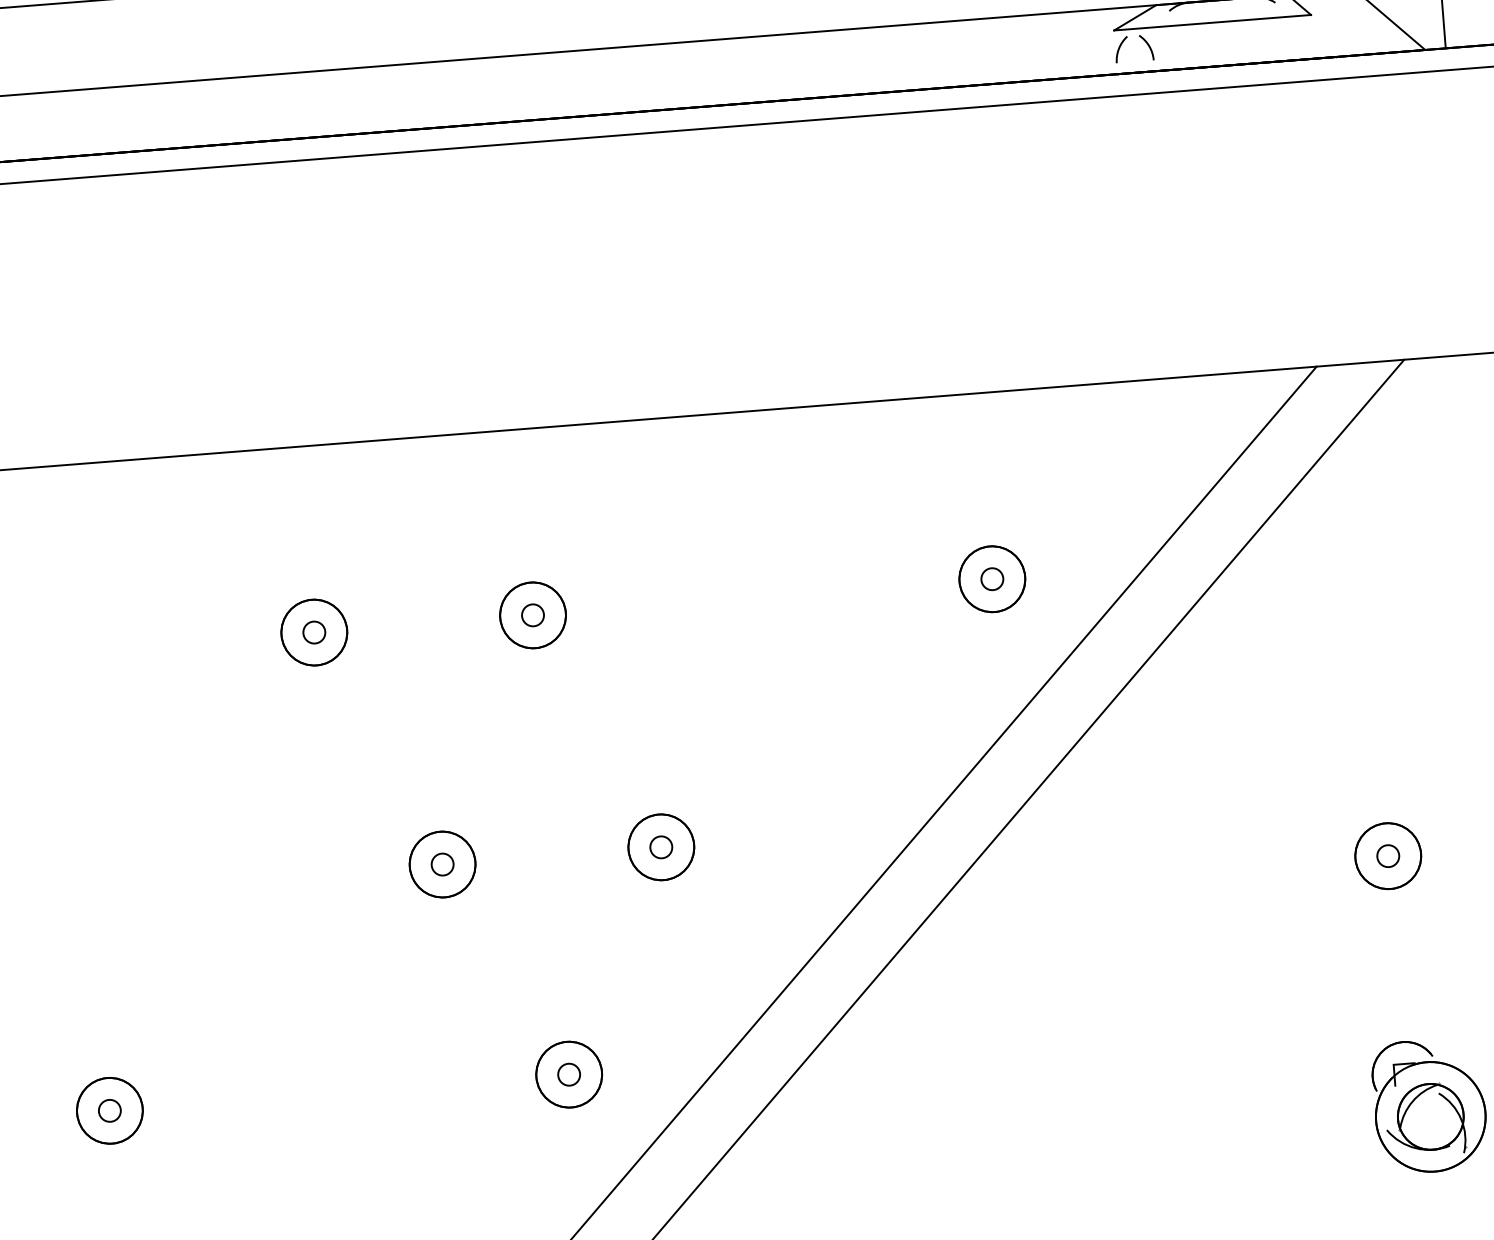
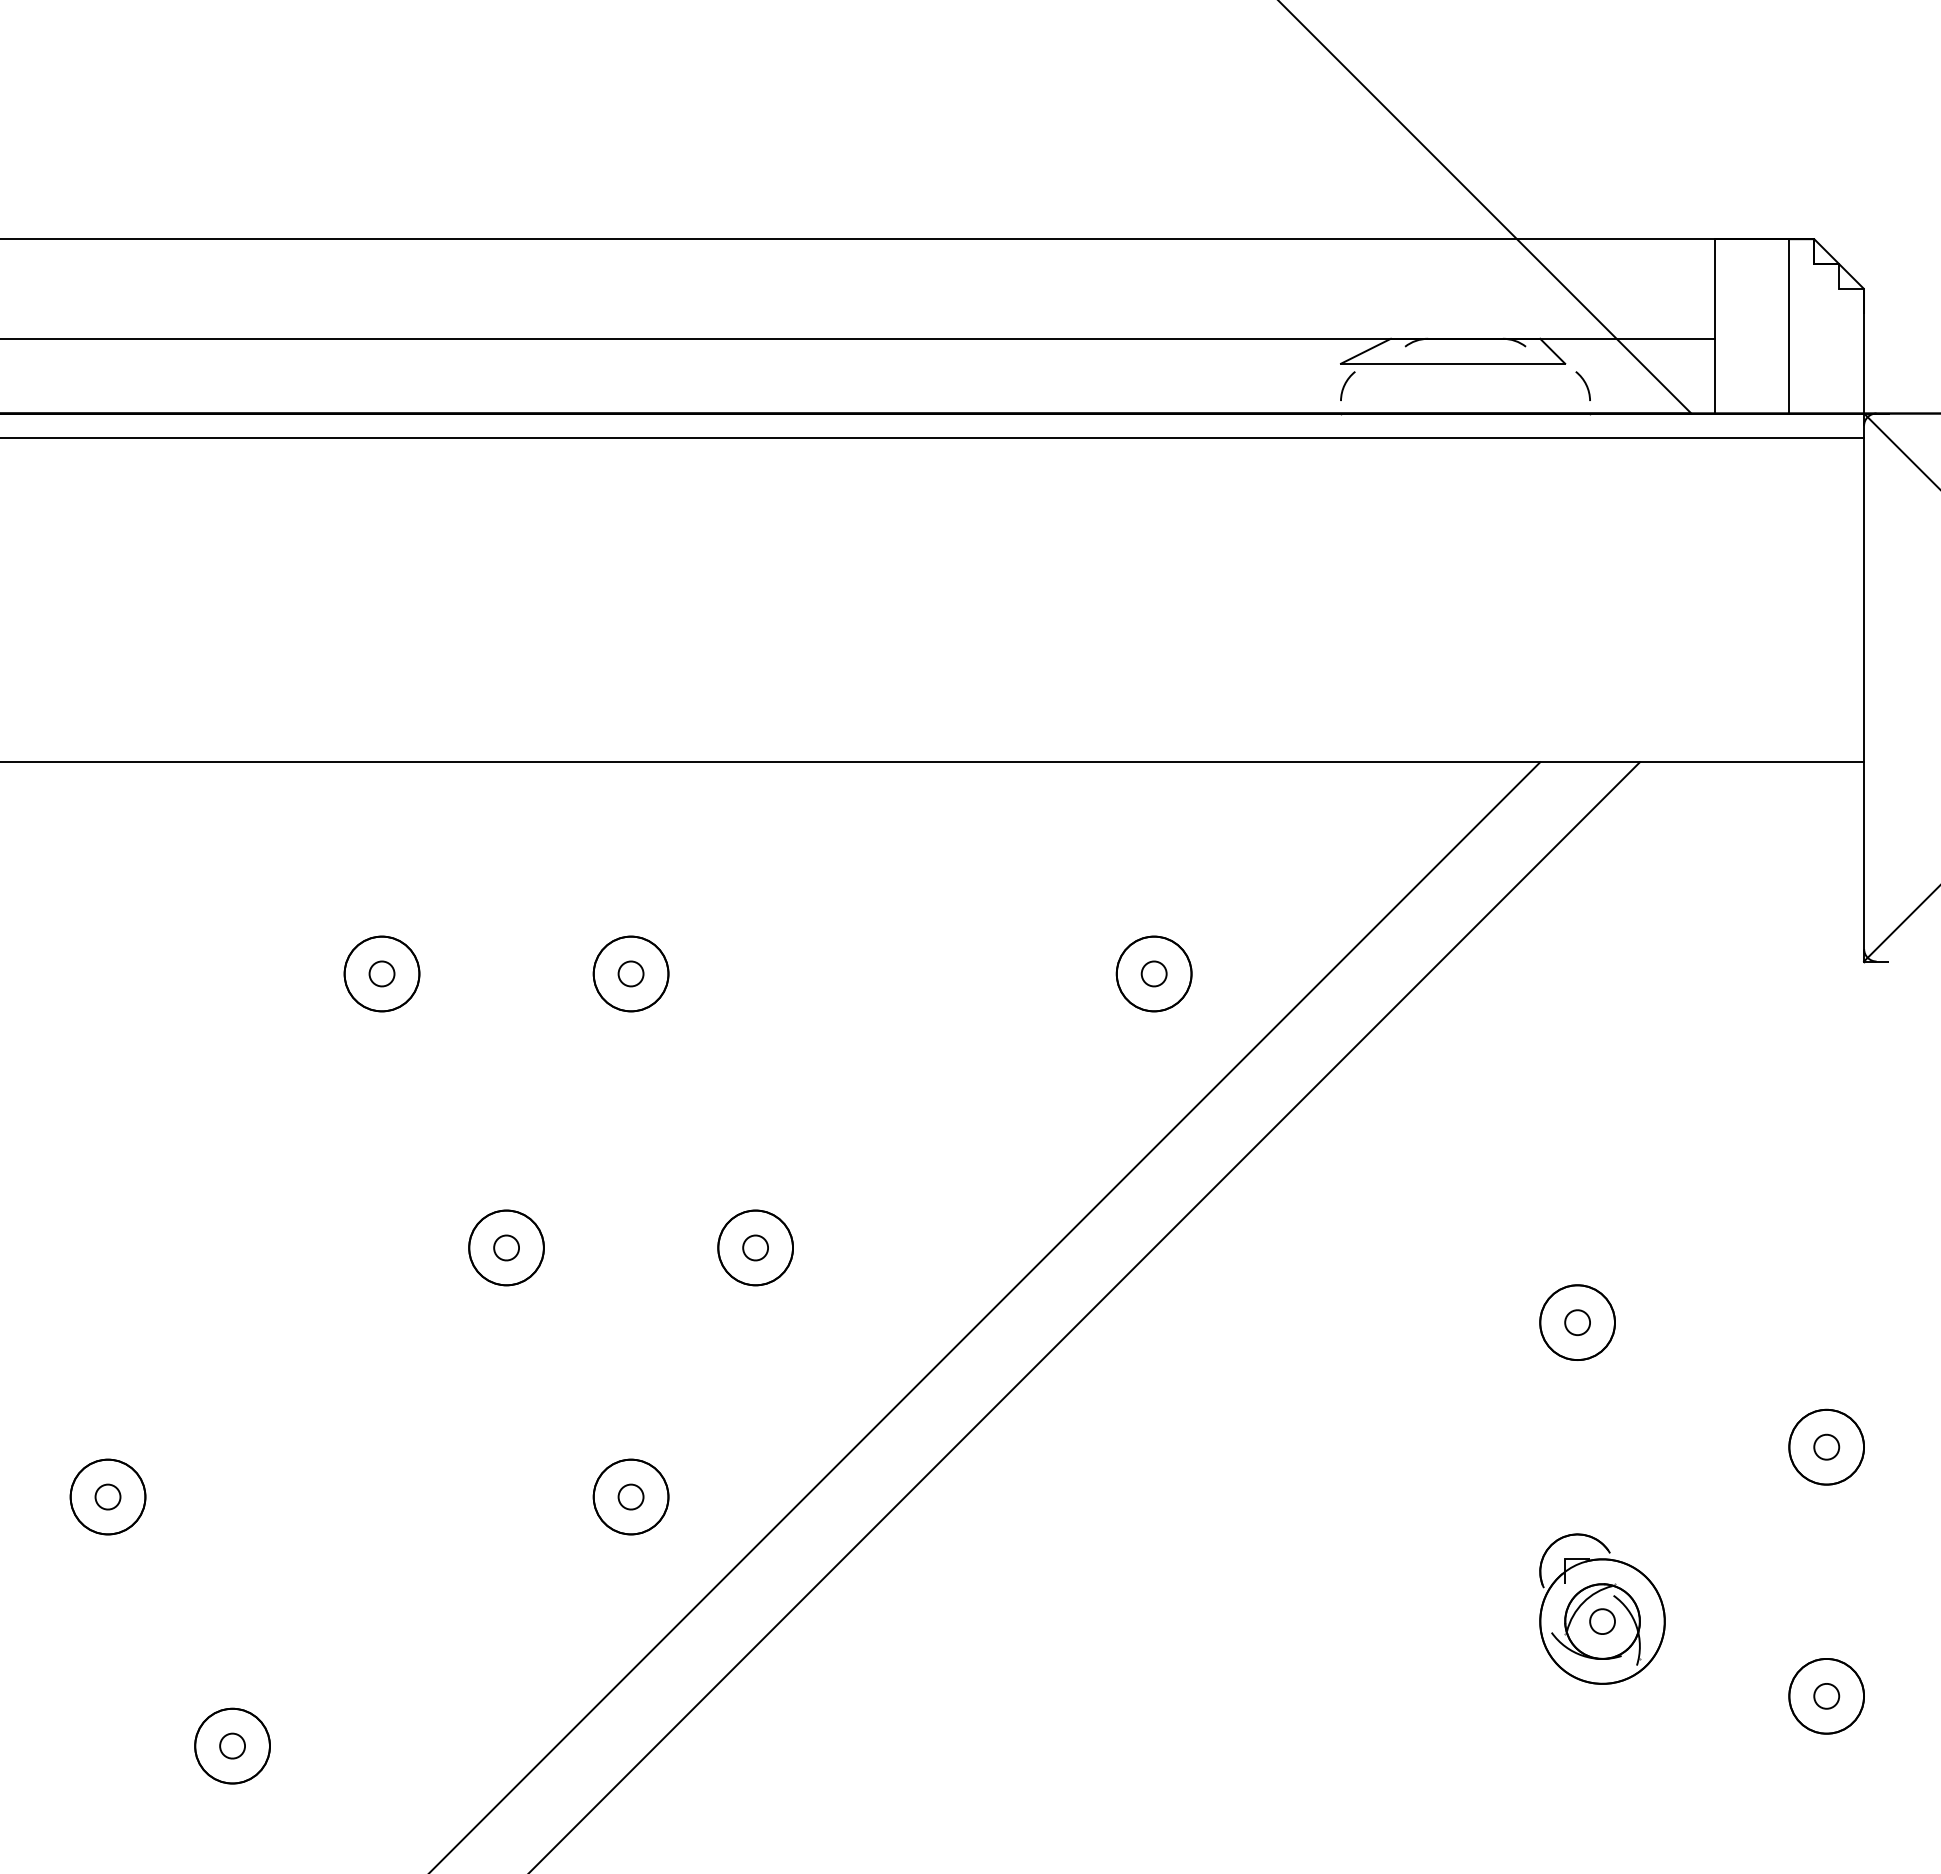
curve: (1147, 45) -> (1584, 383), moved
part: (1430, 1116) -> (1602, 1621), added

